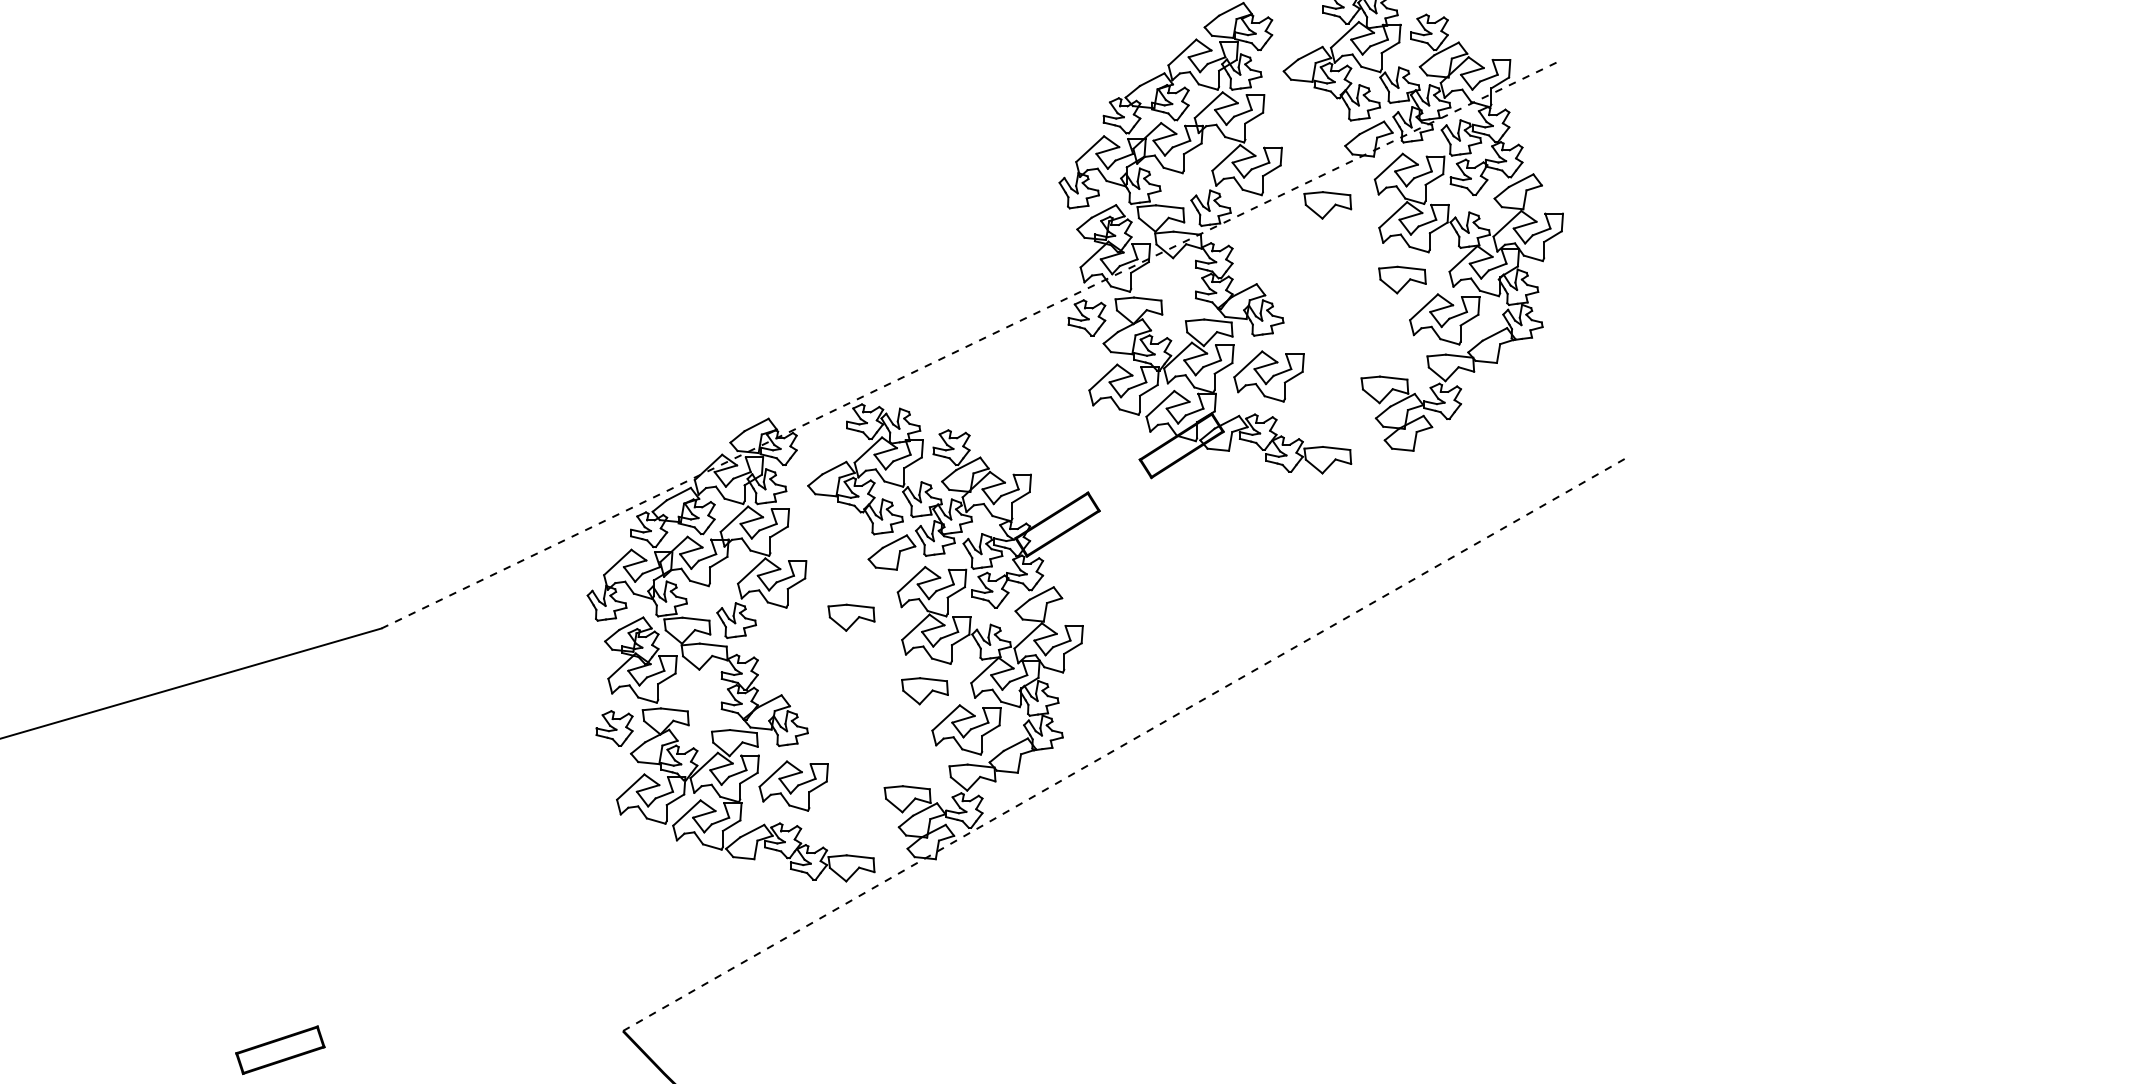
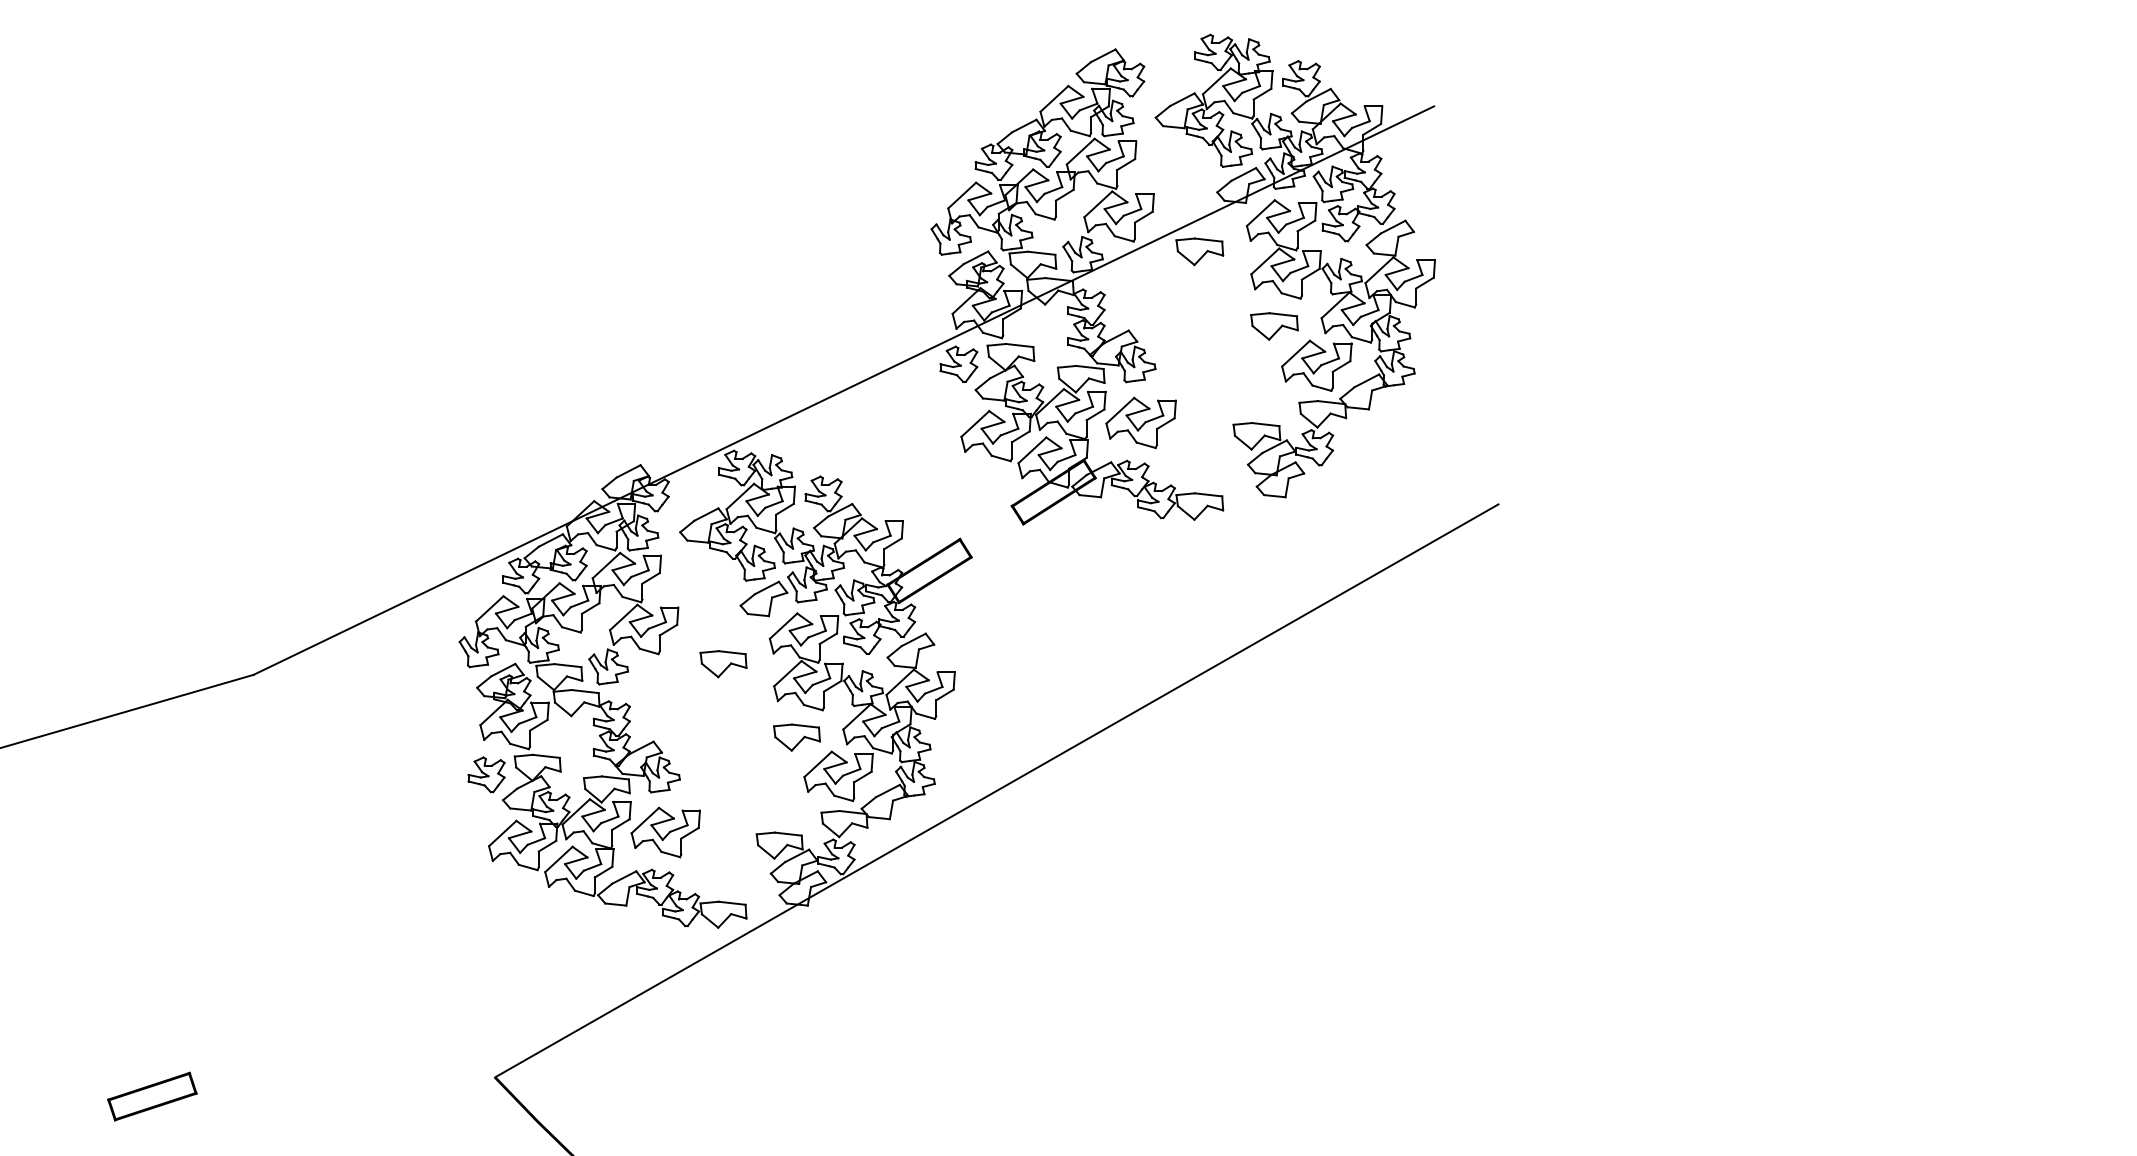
line: (972, 344) -> (844, 390), dashed -> solid
line: (1124, 744) -> (996, 790), dashed -> solid

